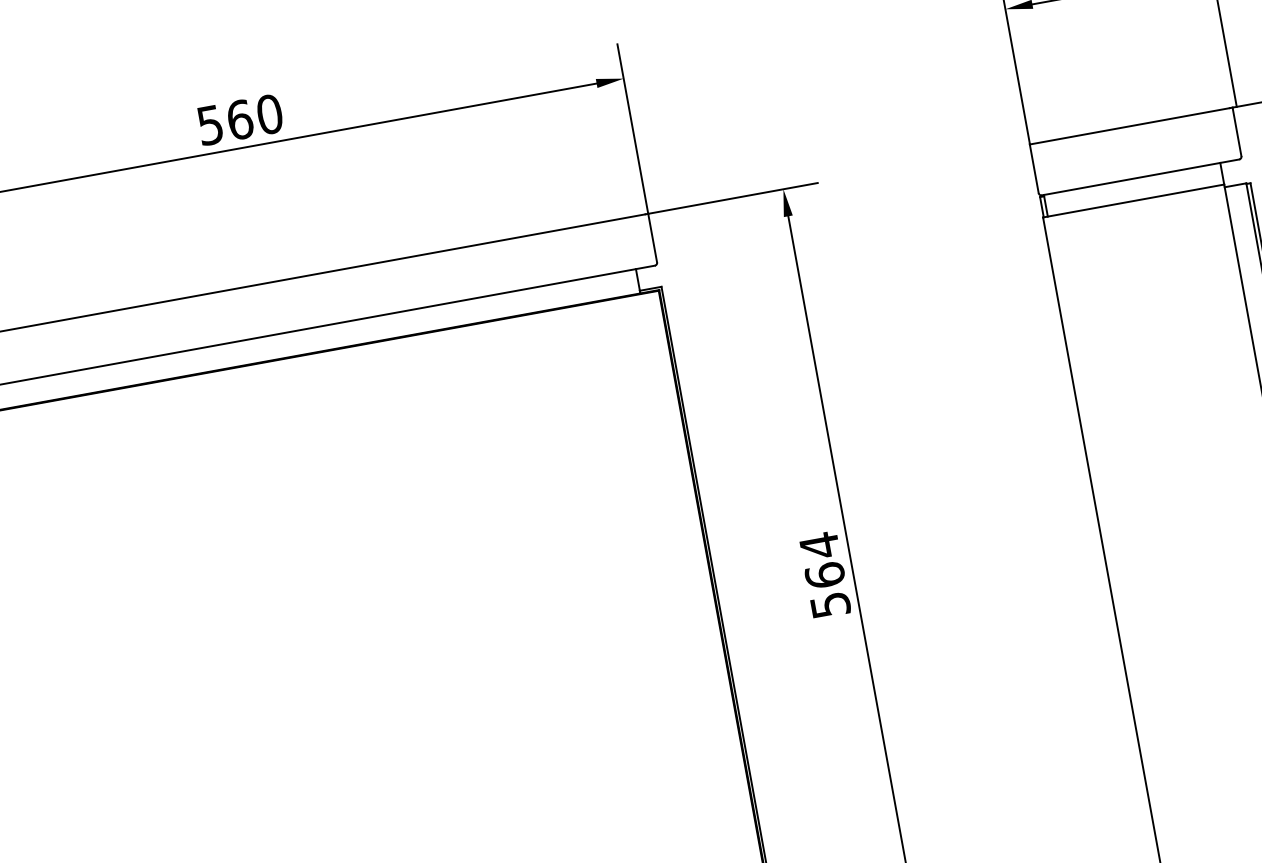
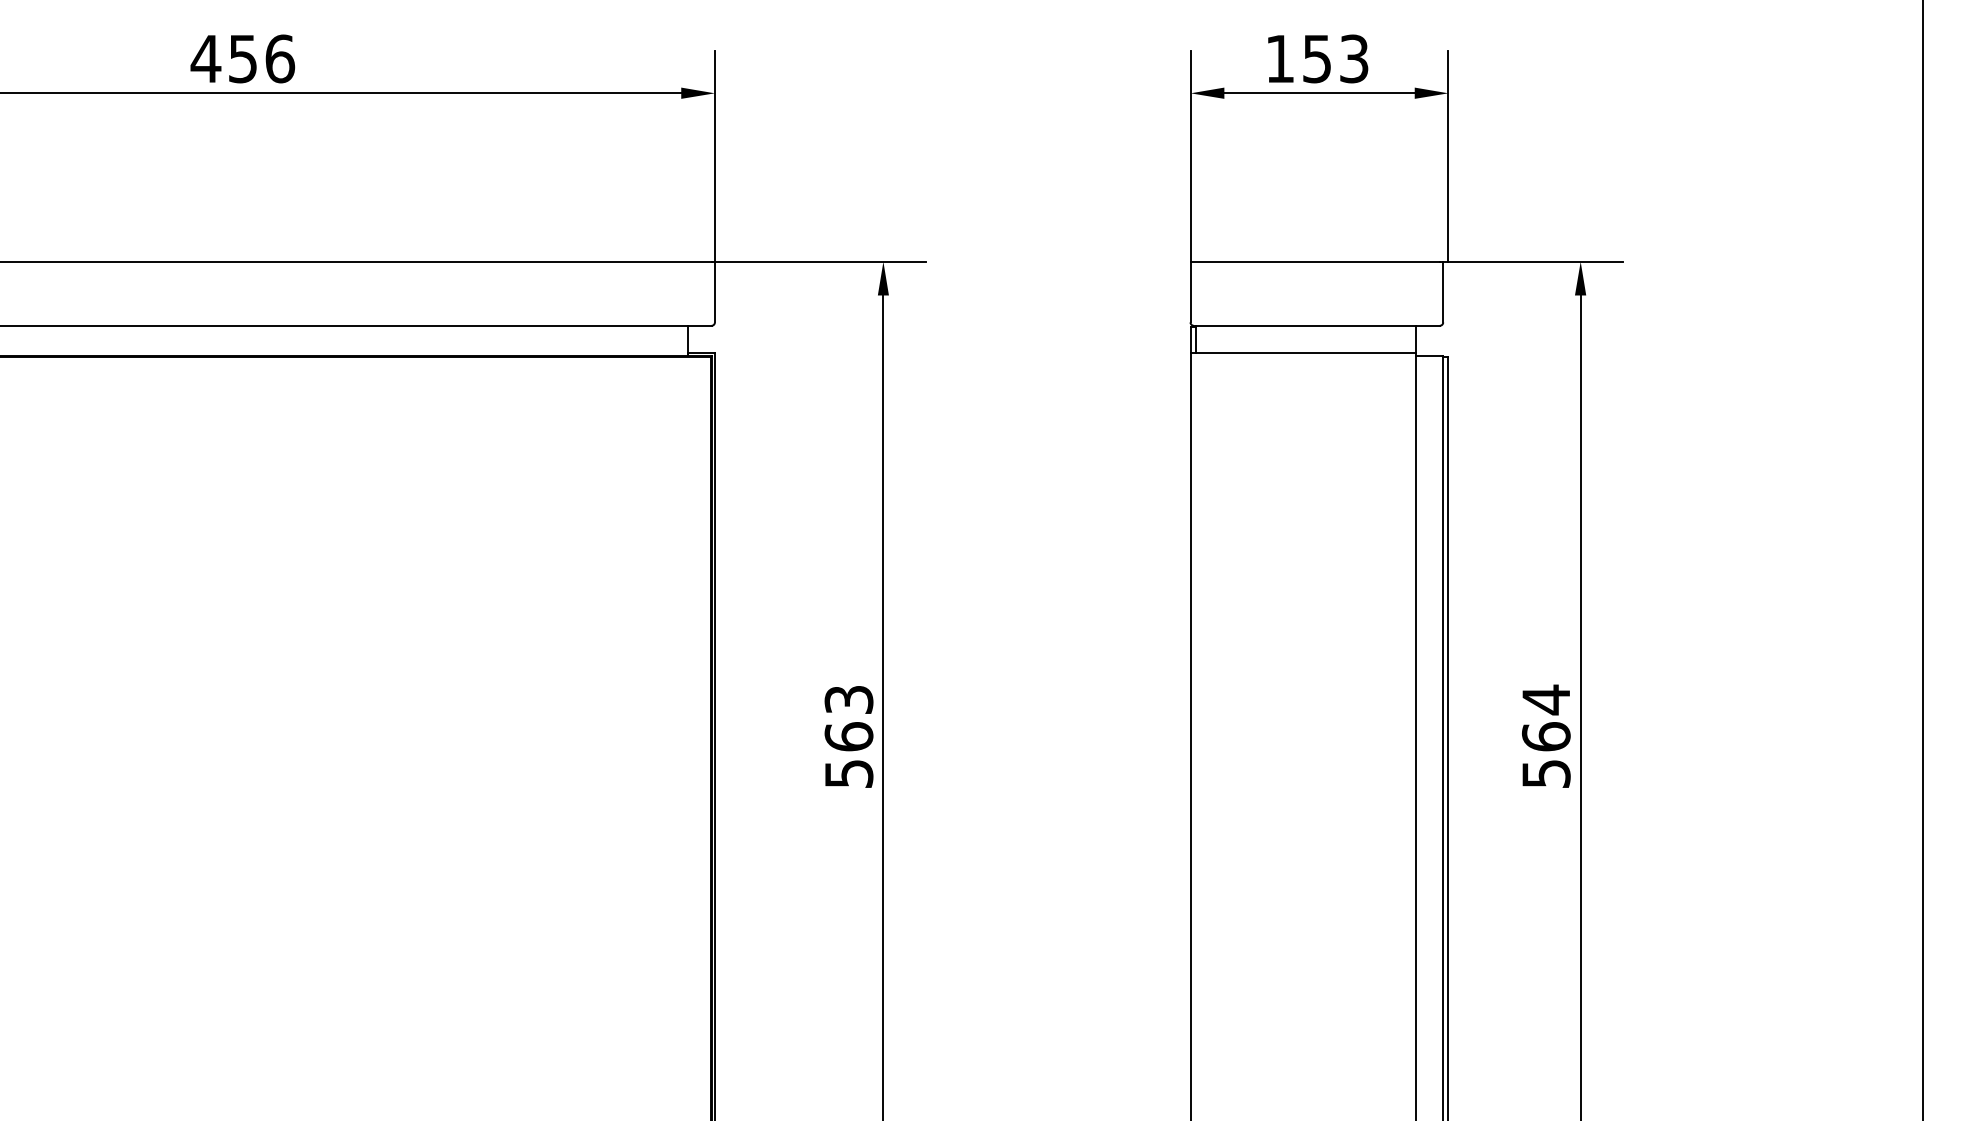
text: (239, 119) -> (242, 58), 560 -> 456
text: (819, 545) -> (848, 699), 564 -> 563

